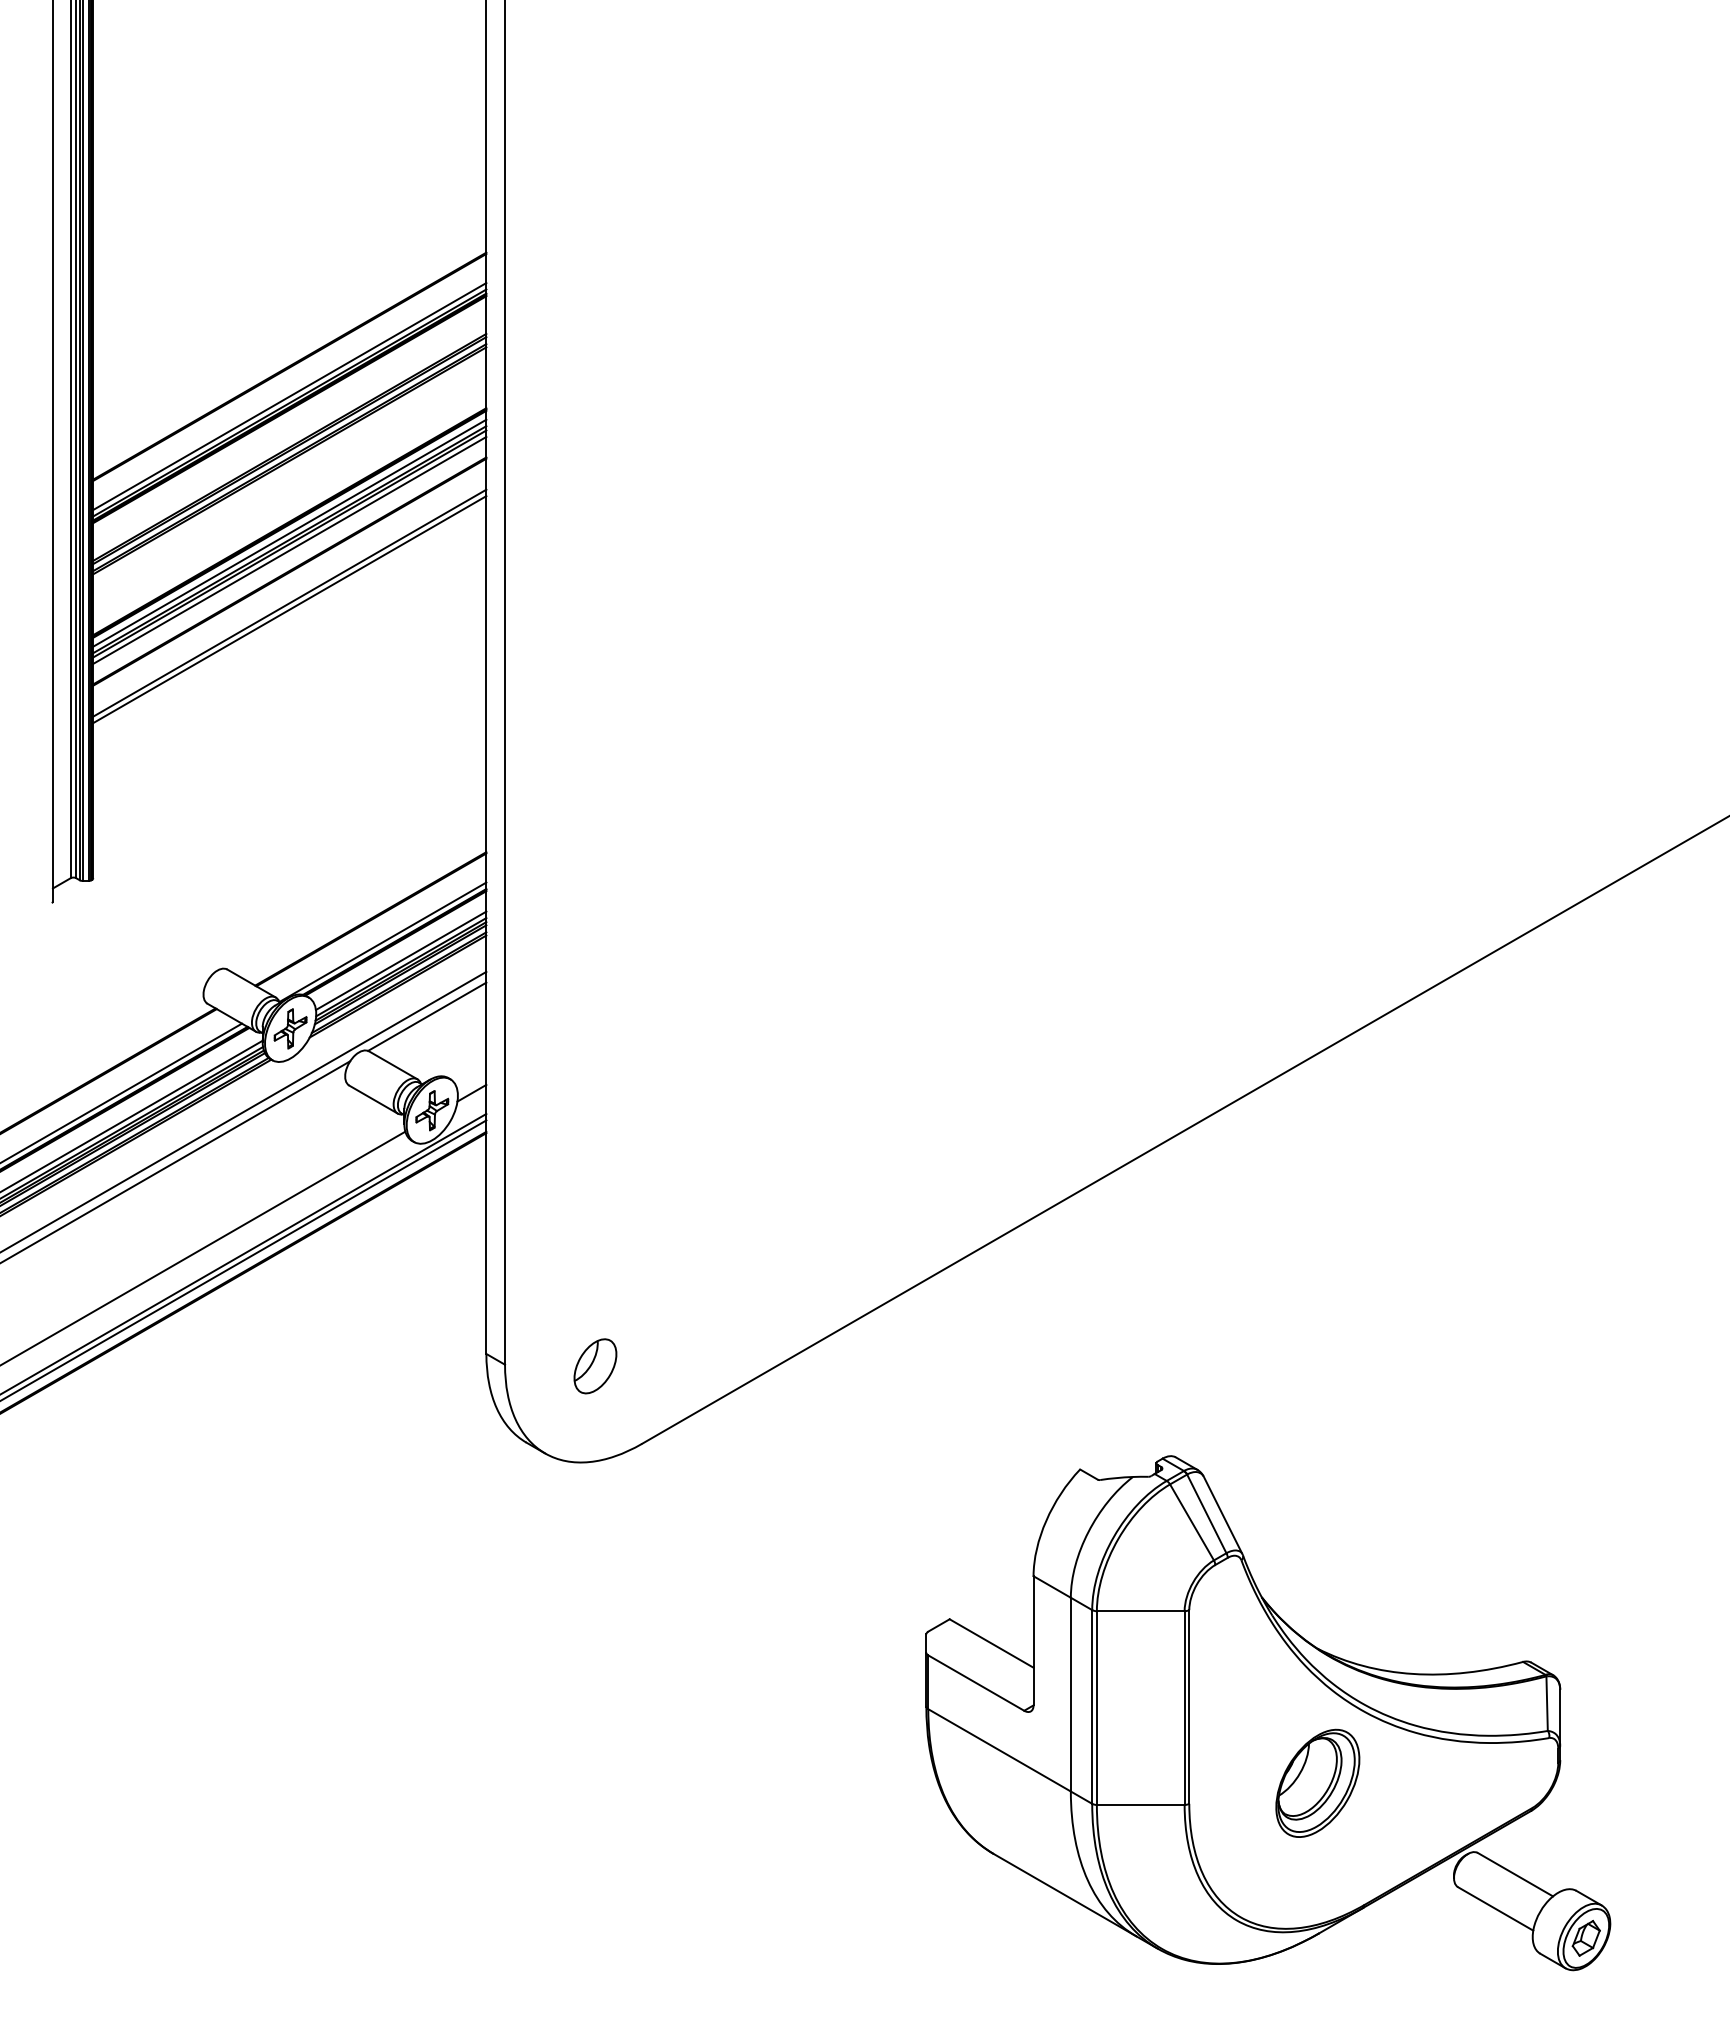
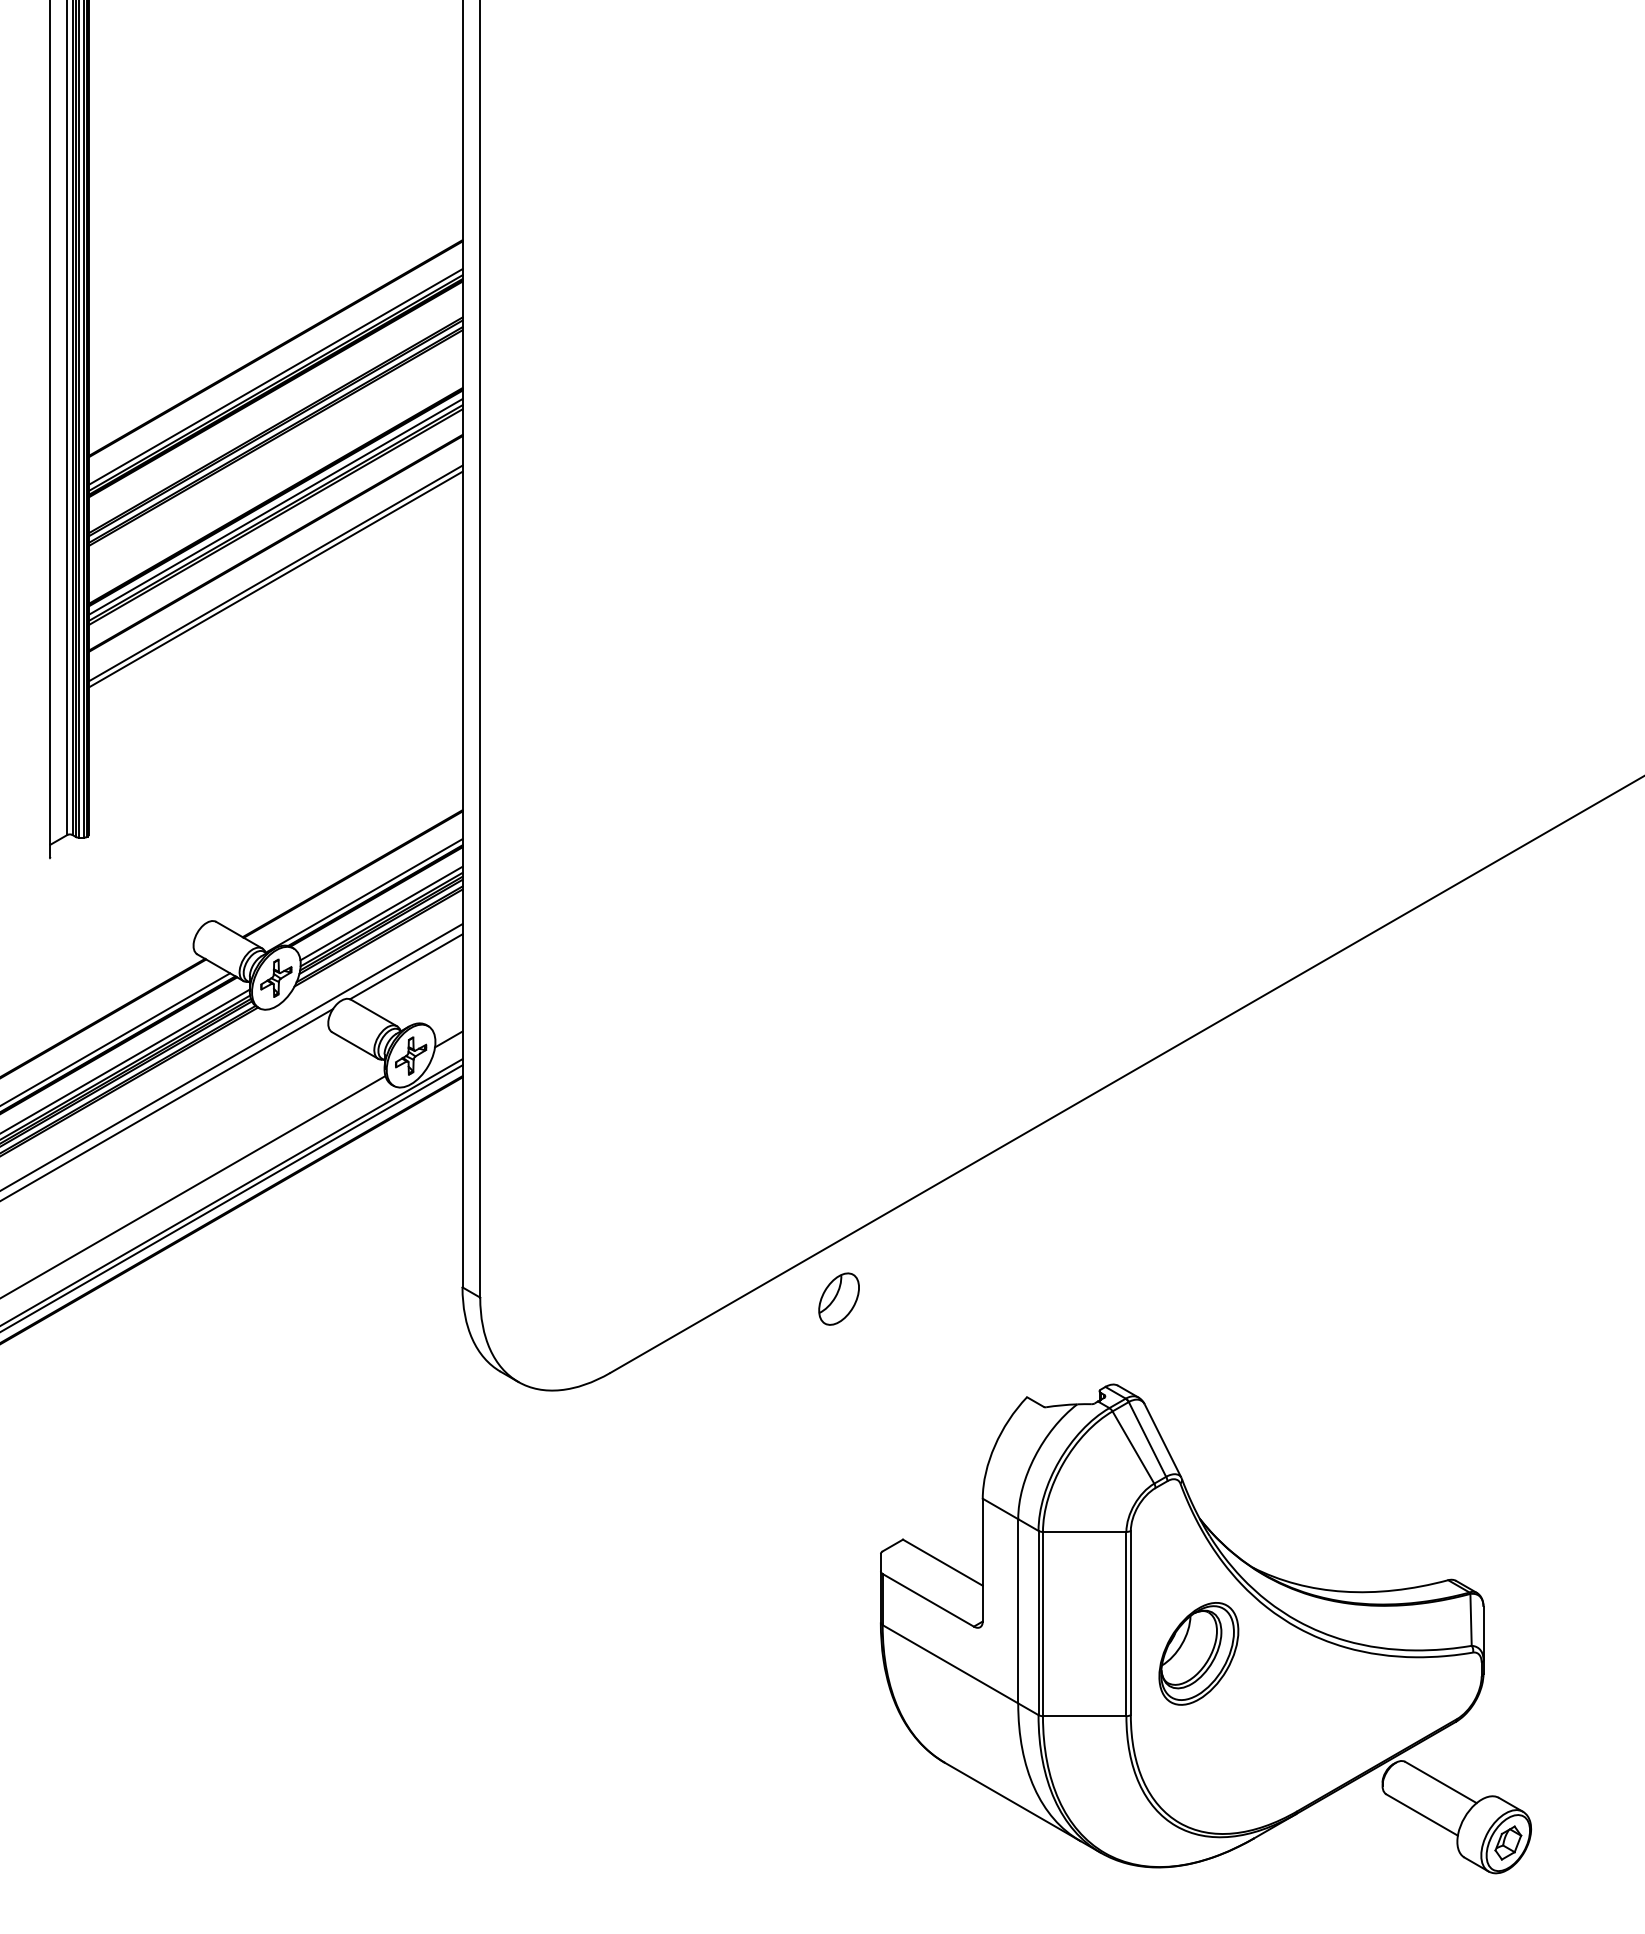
line: (289, 549) -> (275, 522), removed
part: (595, 1366) -> (839, 1299), moved
part: (1317, 1782) -> (1198, 1653), moved

